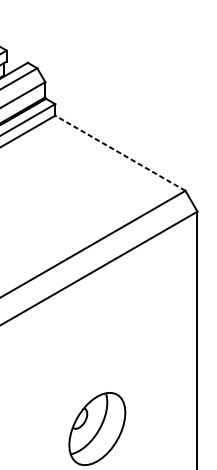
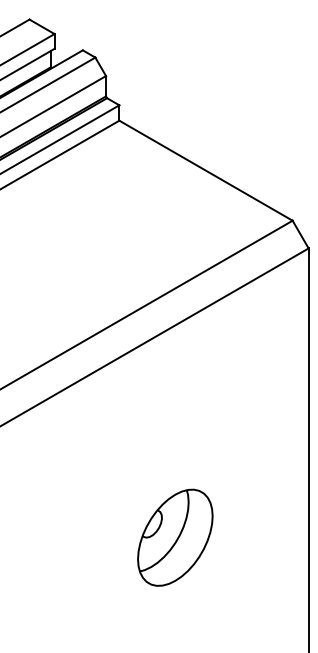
line: (120, 153) -> (205, 170), dashed -> solid

